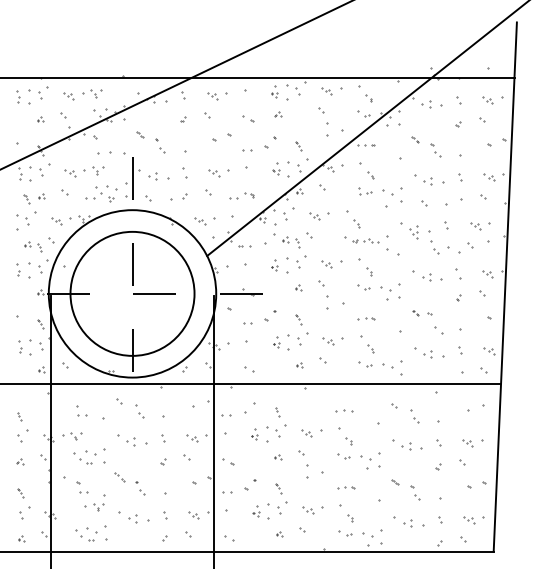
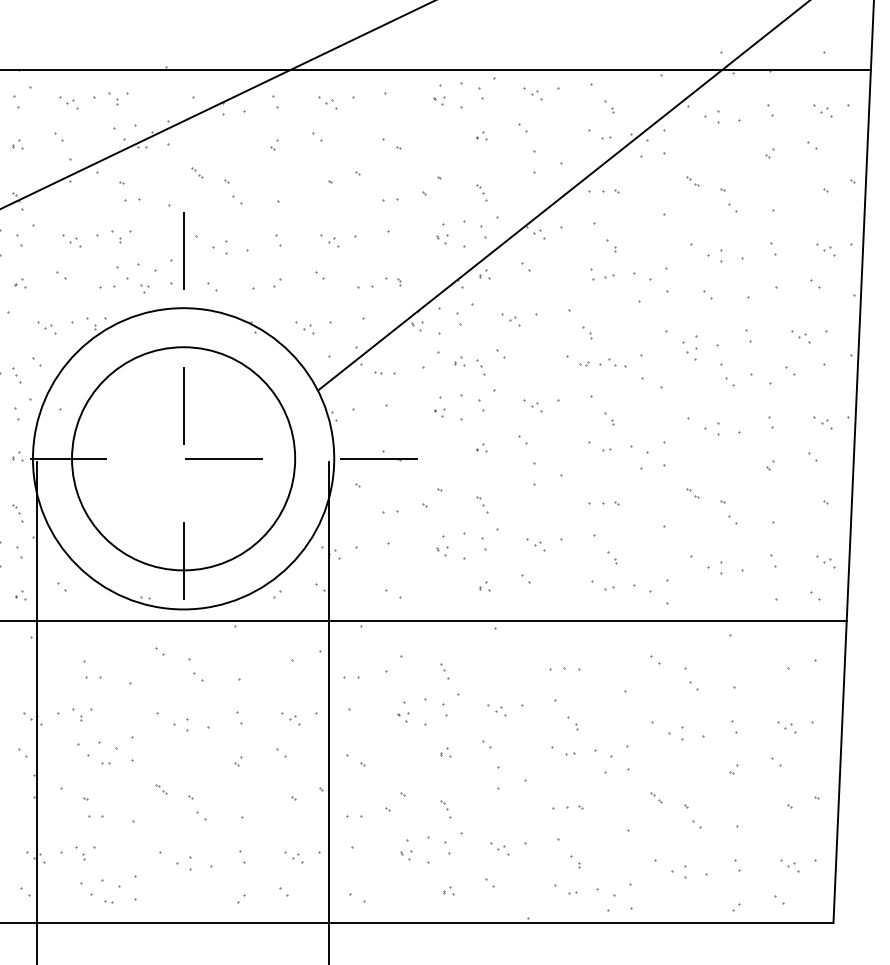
part: (278, 114) -> (482, 136), moved
part: (102, 145) -> (129, 191), size x0.62
part: (185, 172) -> (278, 240), size x0.62
part: (459, 273) -> (771, 422), size x0.62
part: (435, 323) -> (728, 512), size x0.62
part: (120, 477) -> (161, 789), size x0.62
part: (94, 507) -> (77, 854), moved

